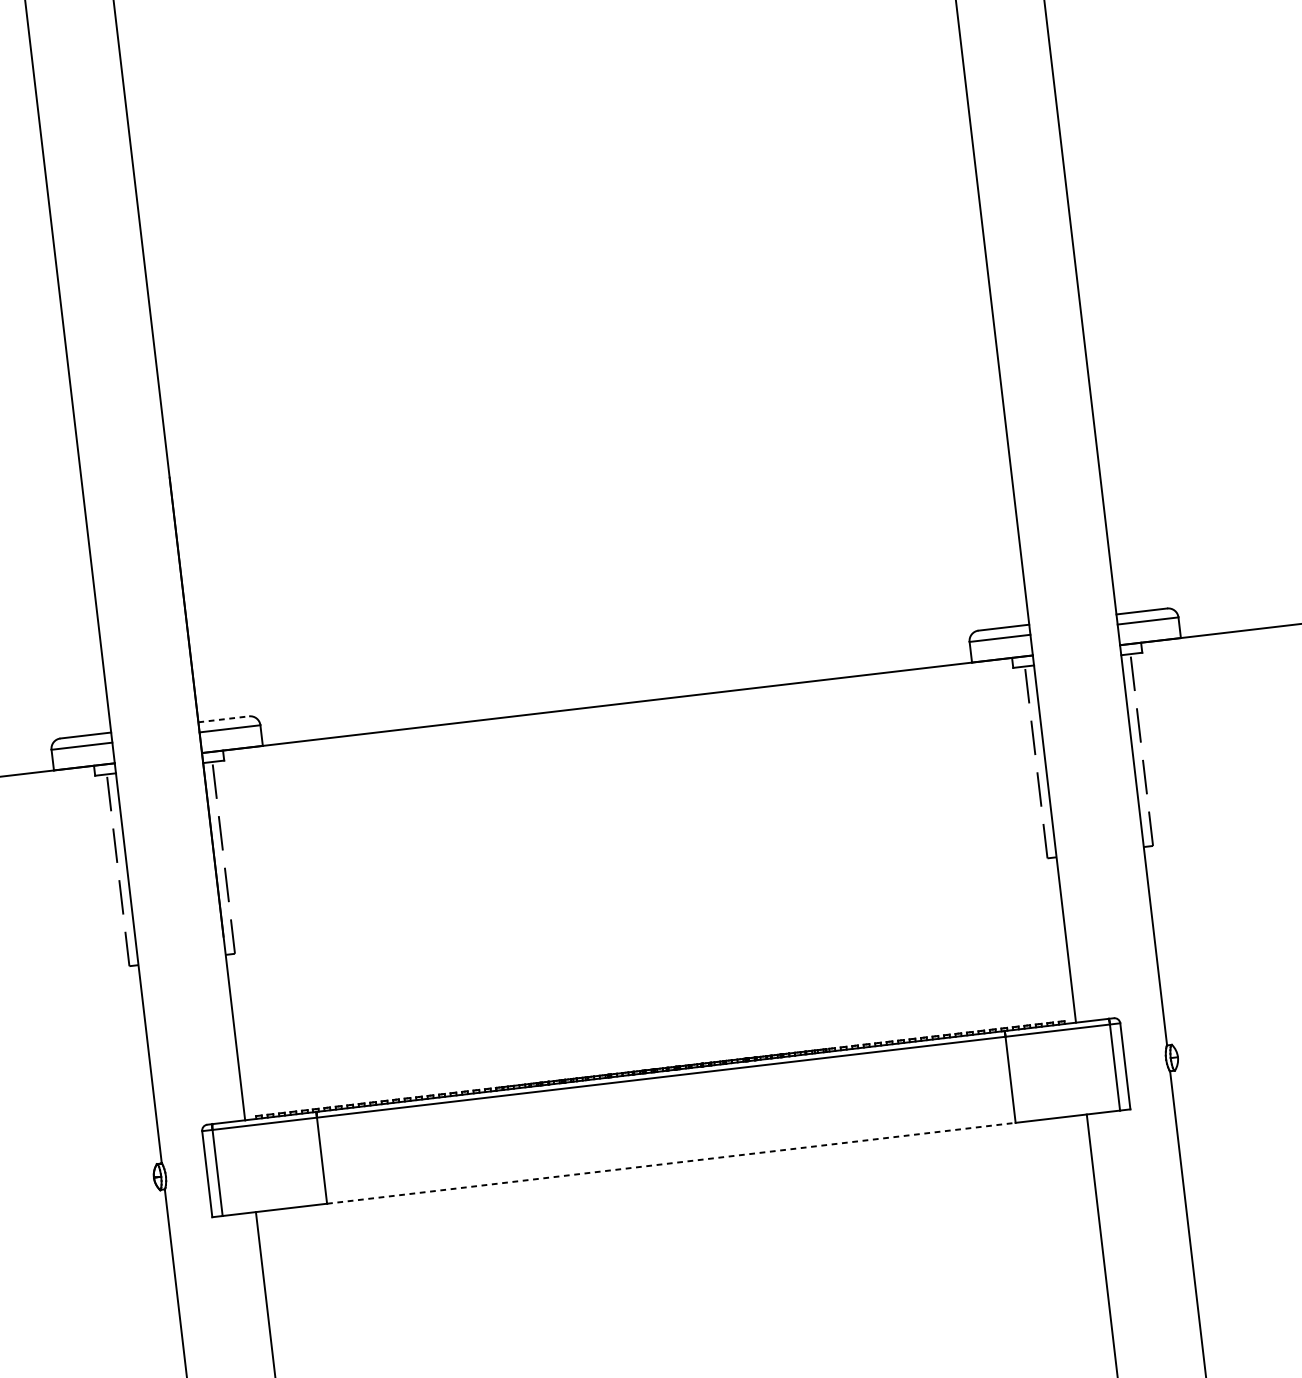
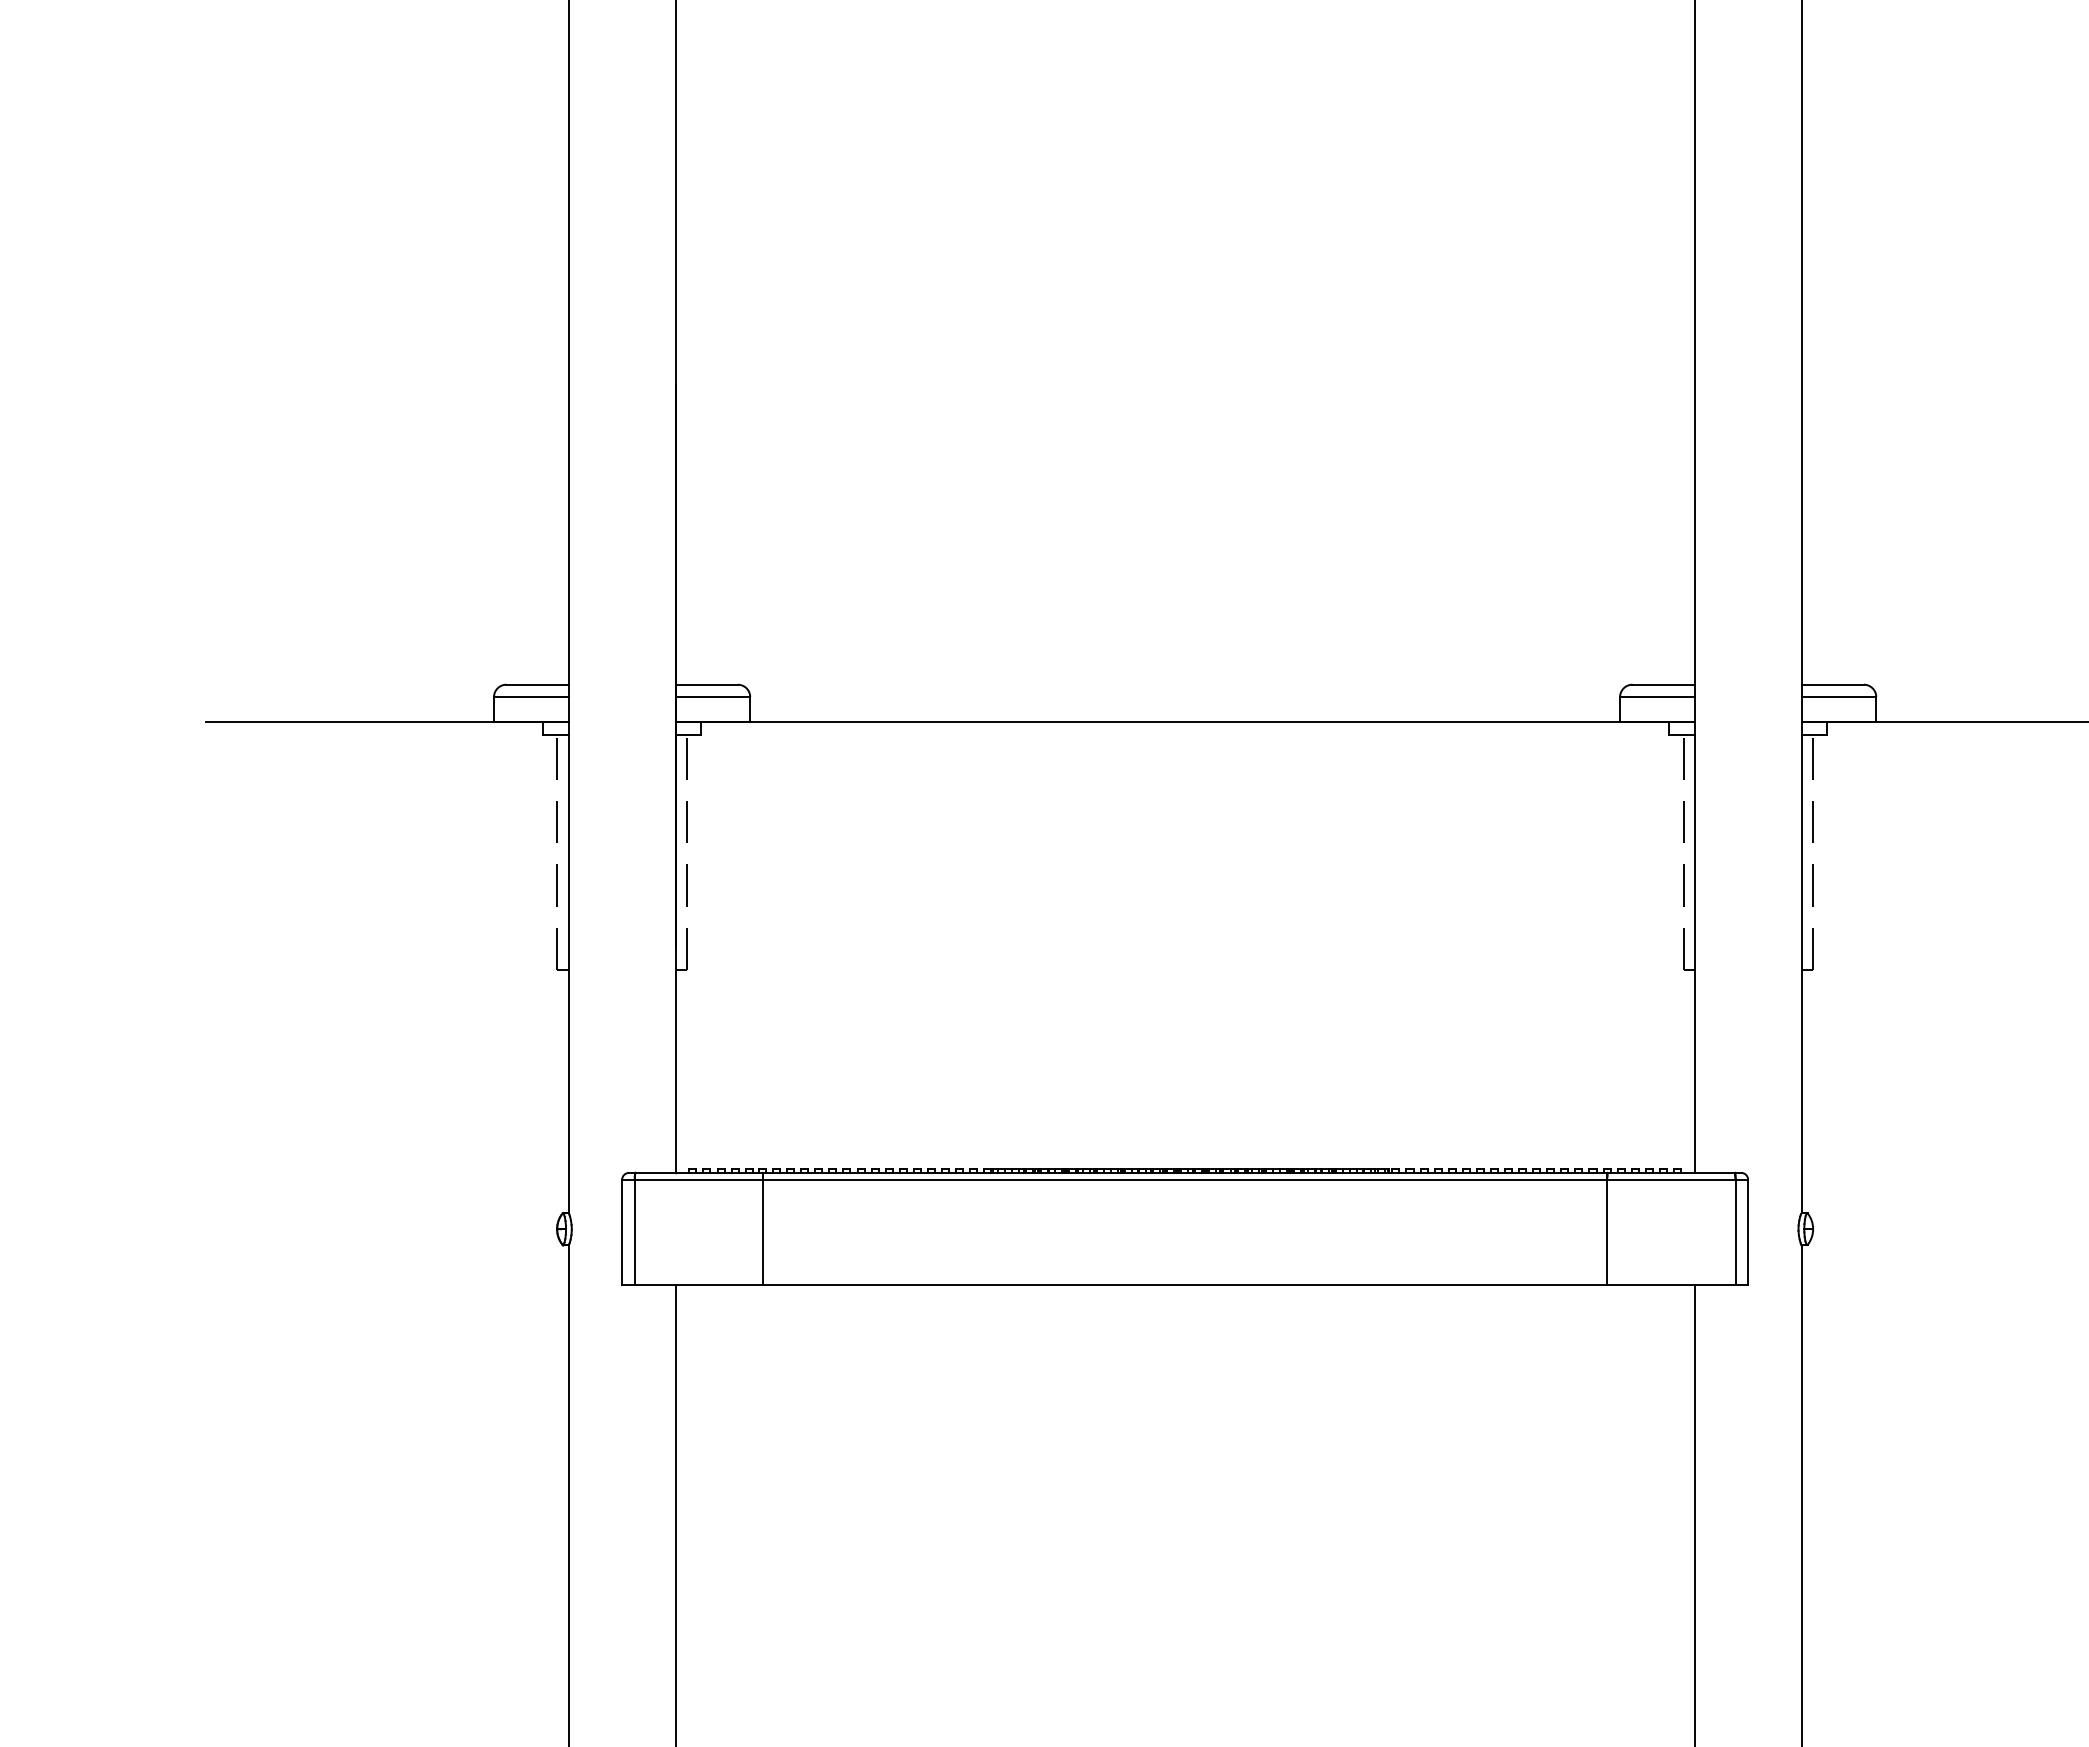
line: (224, 719) -> (707, 684), dashed -> solid
line: (671, 1163) -> (1185, 1285), dashed -> solid

